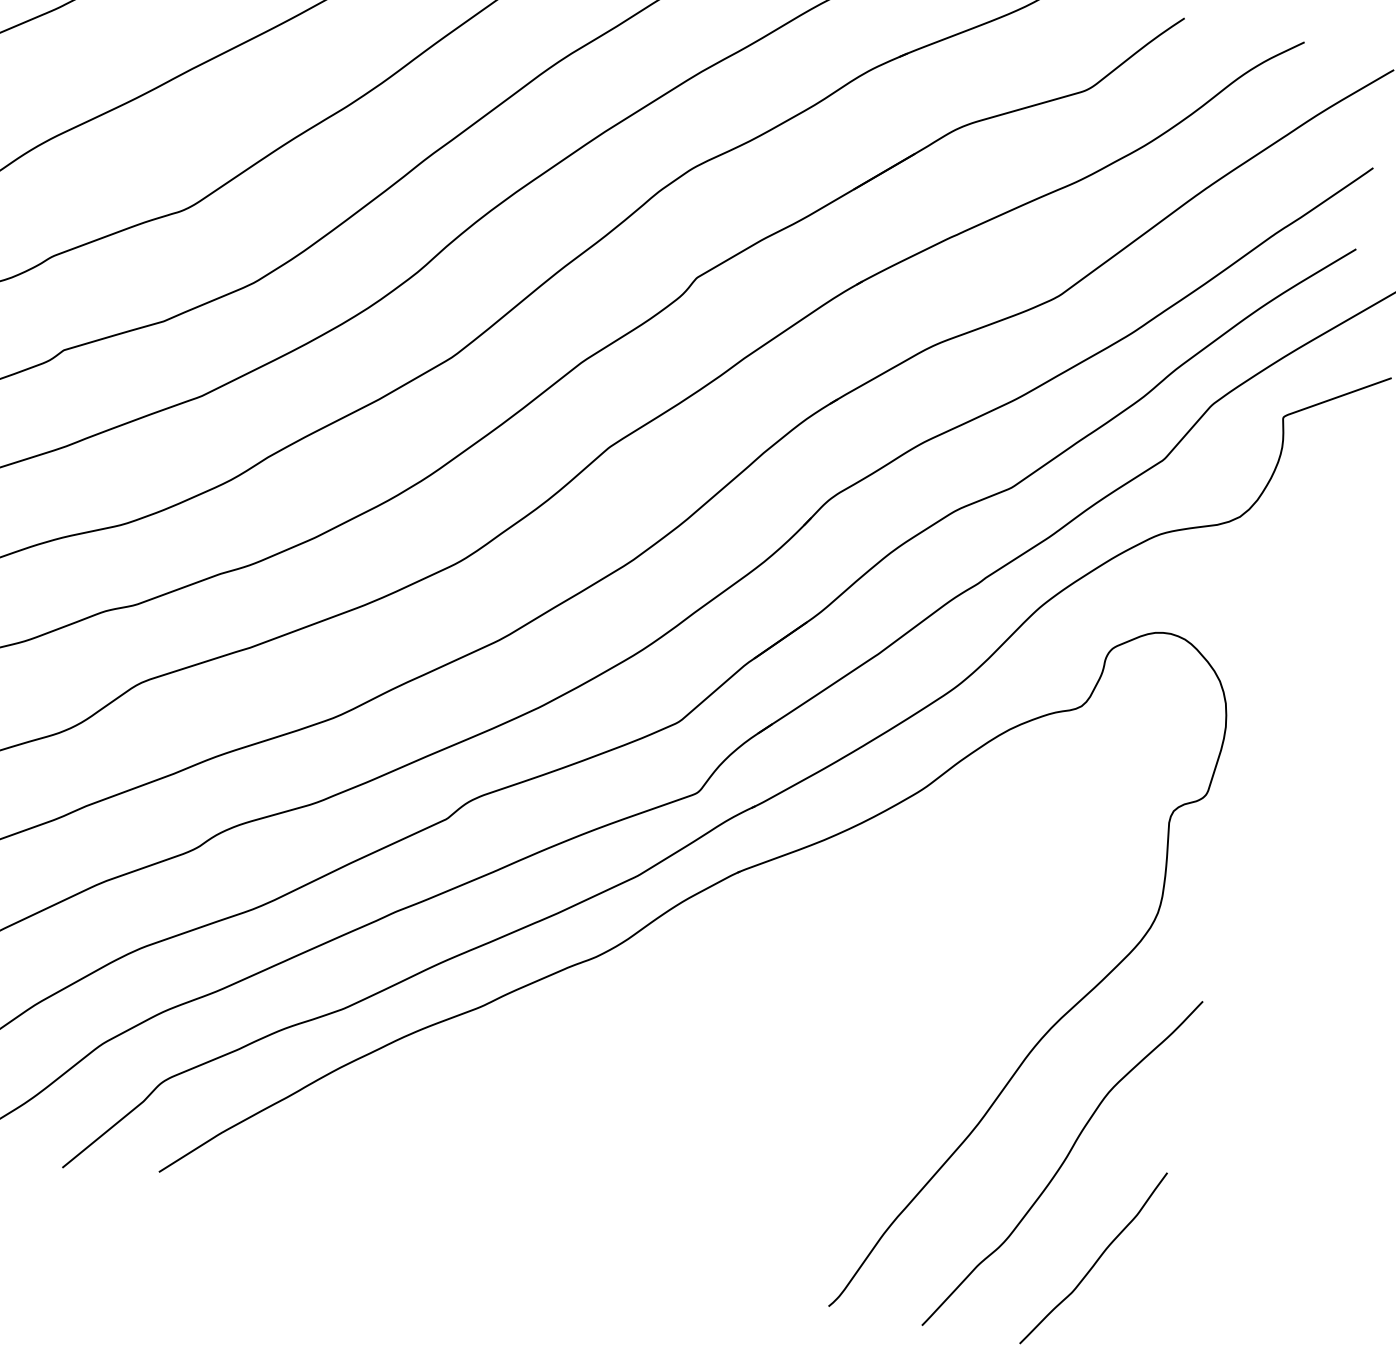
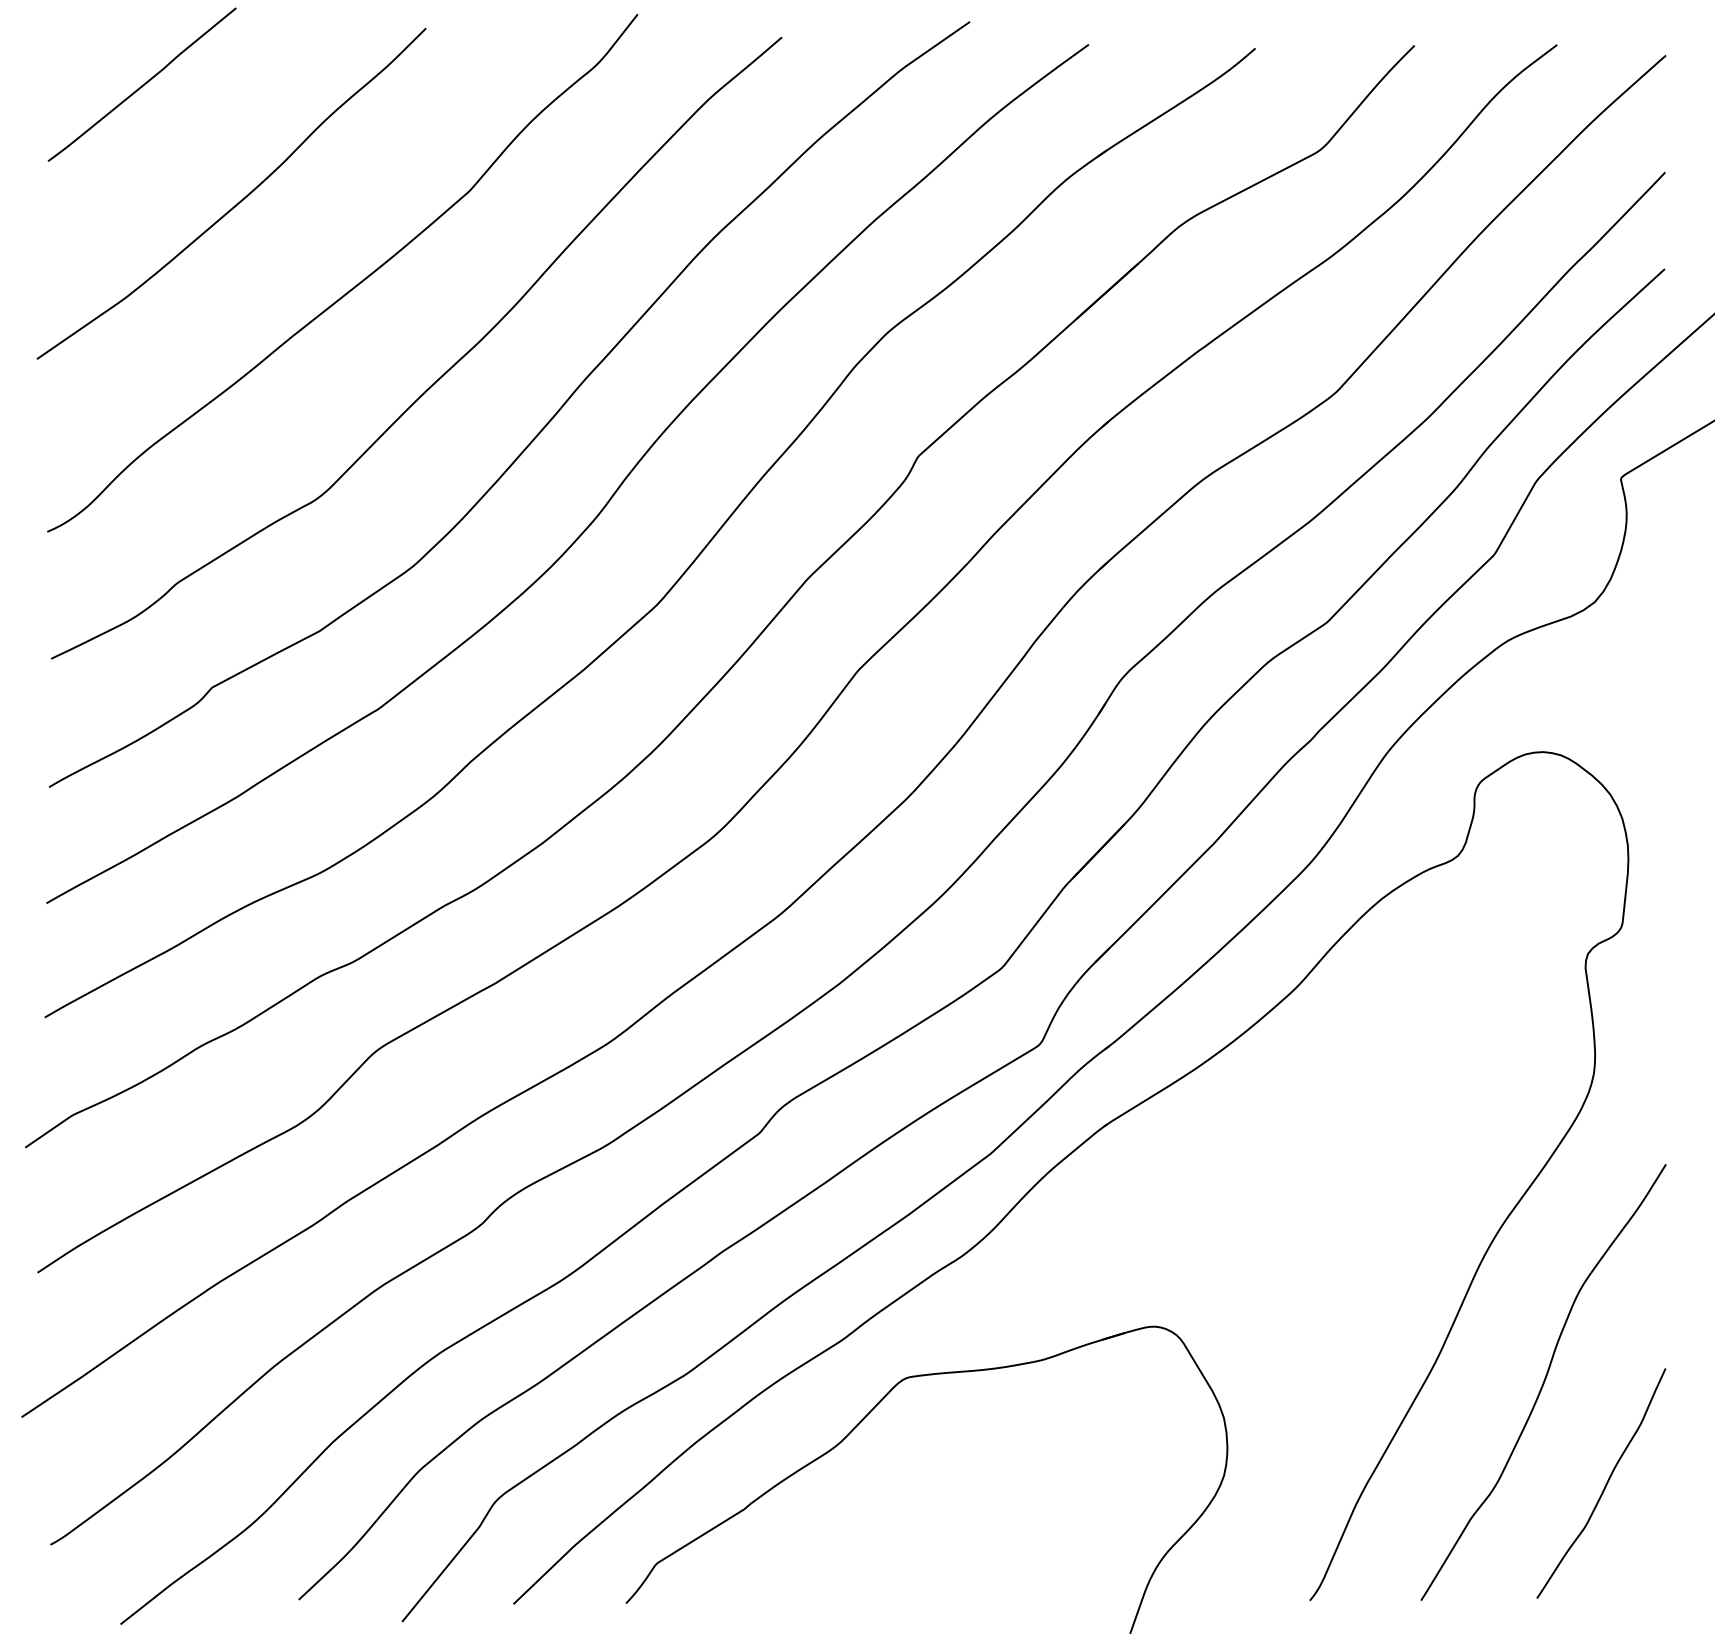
part: (486, 1076) -> (865, 1418), added

